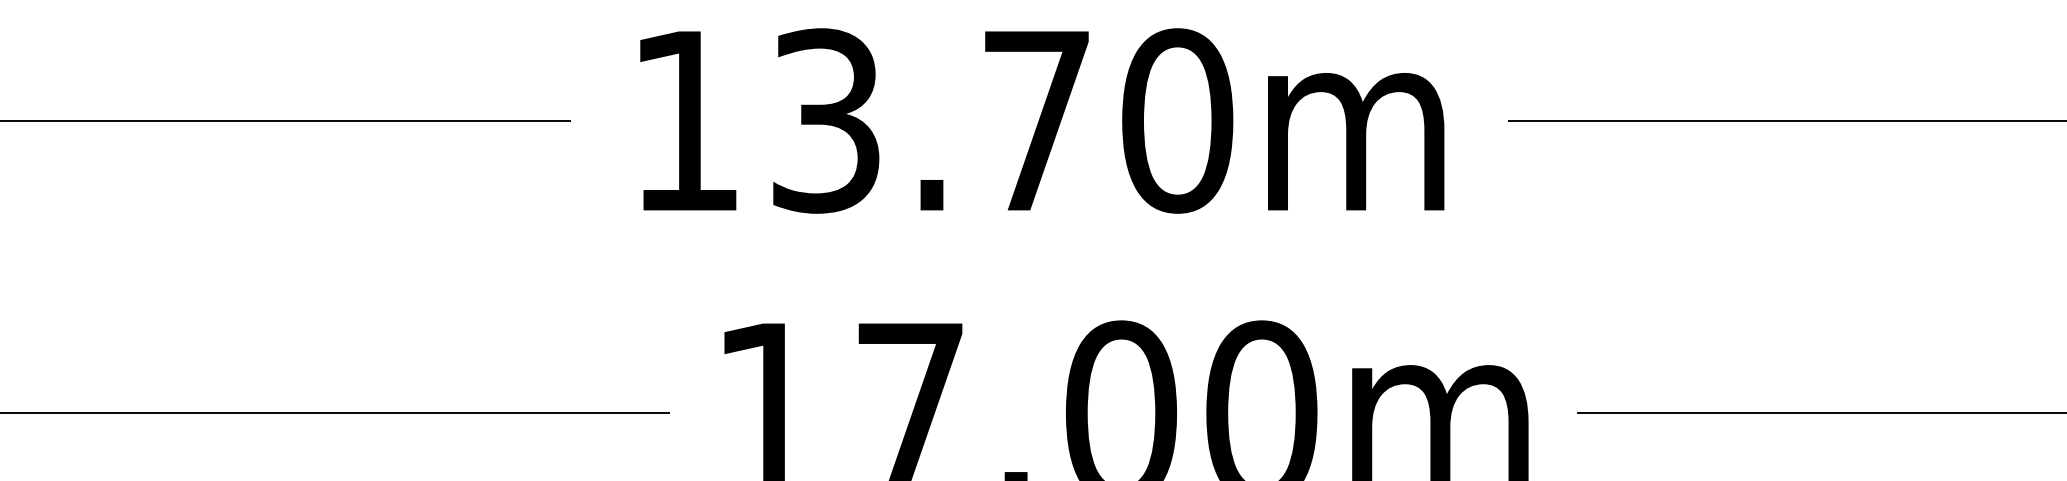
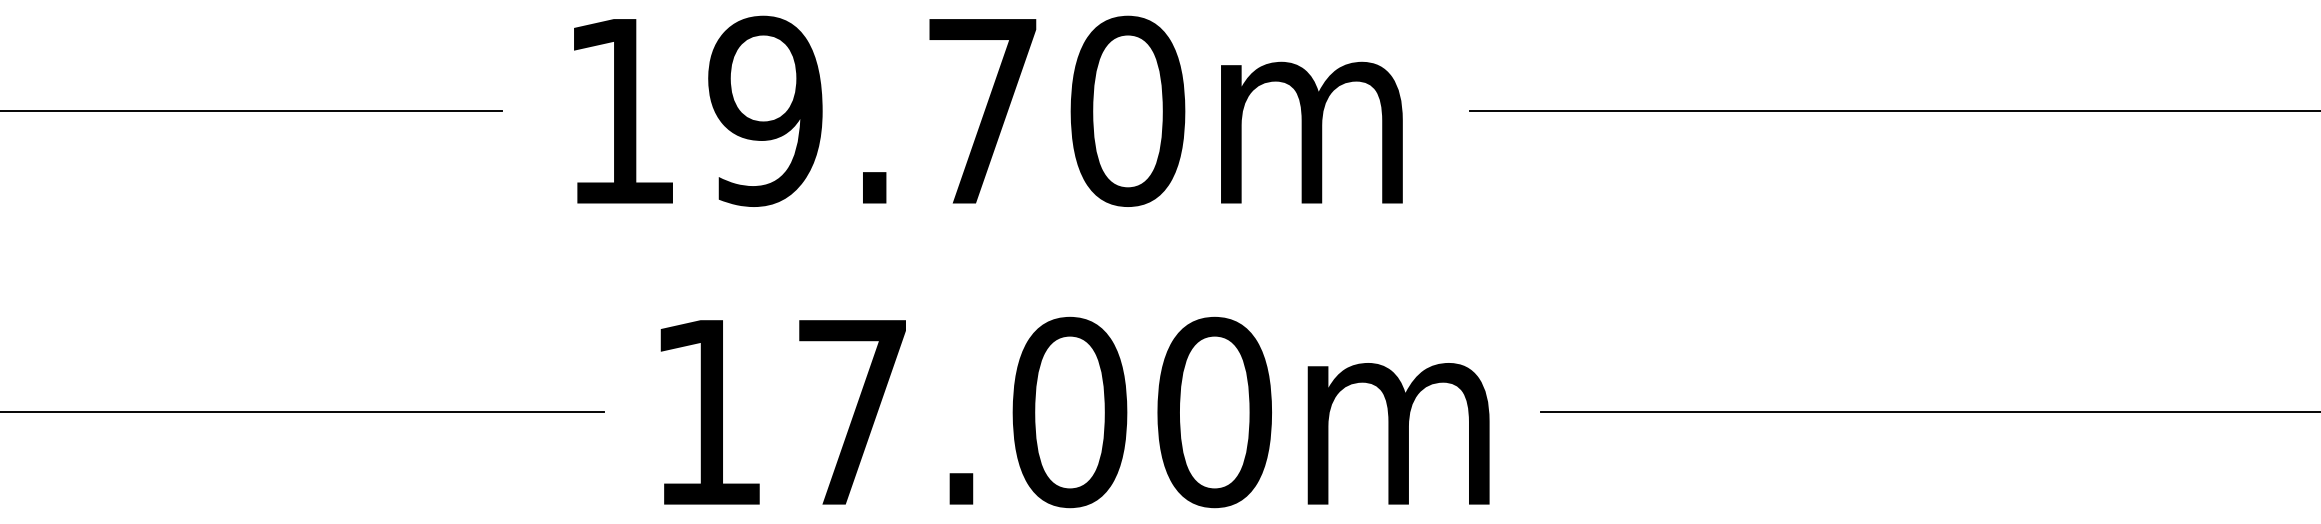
text: (826, 120) -> (765, 110), 13.70m -> 19.70m

